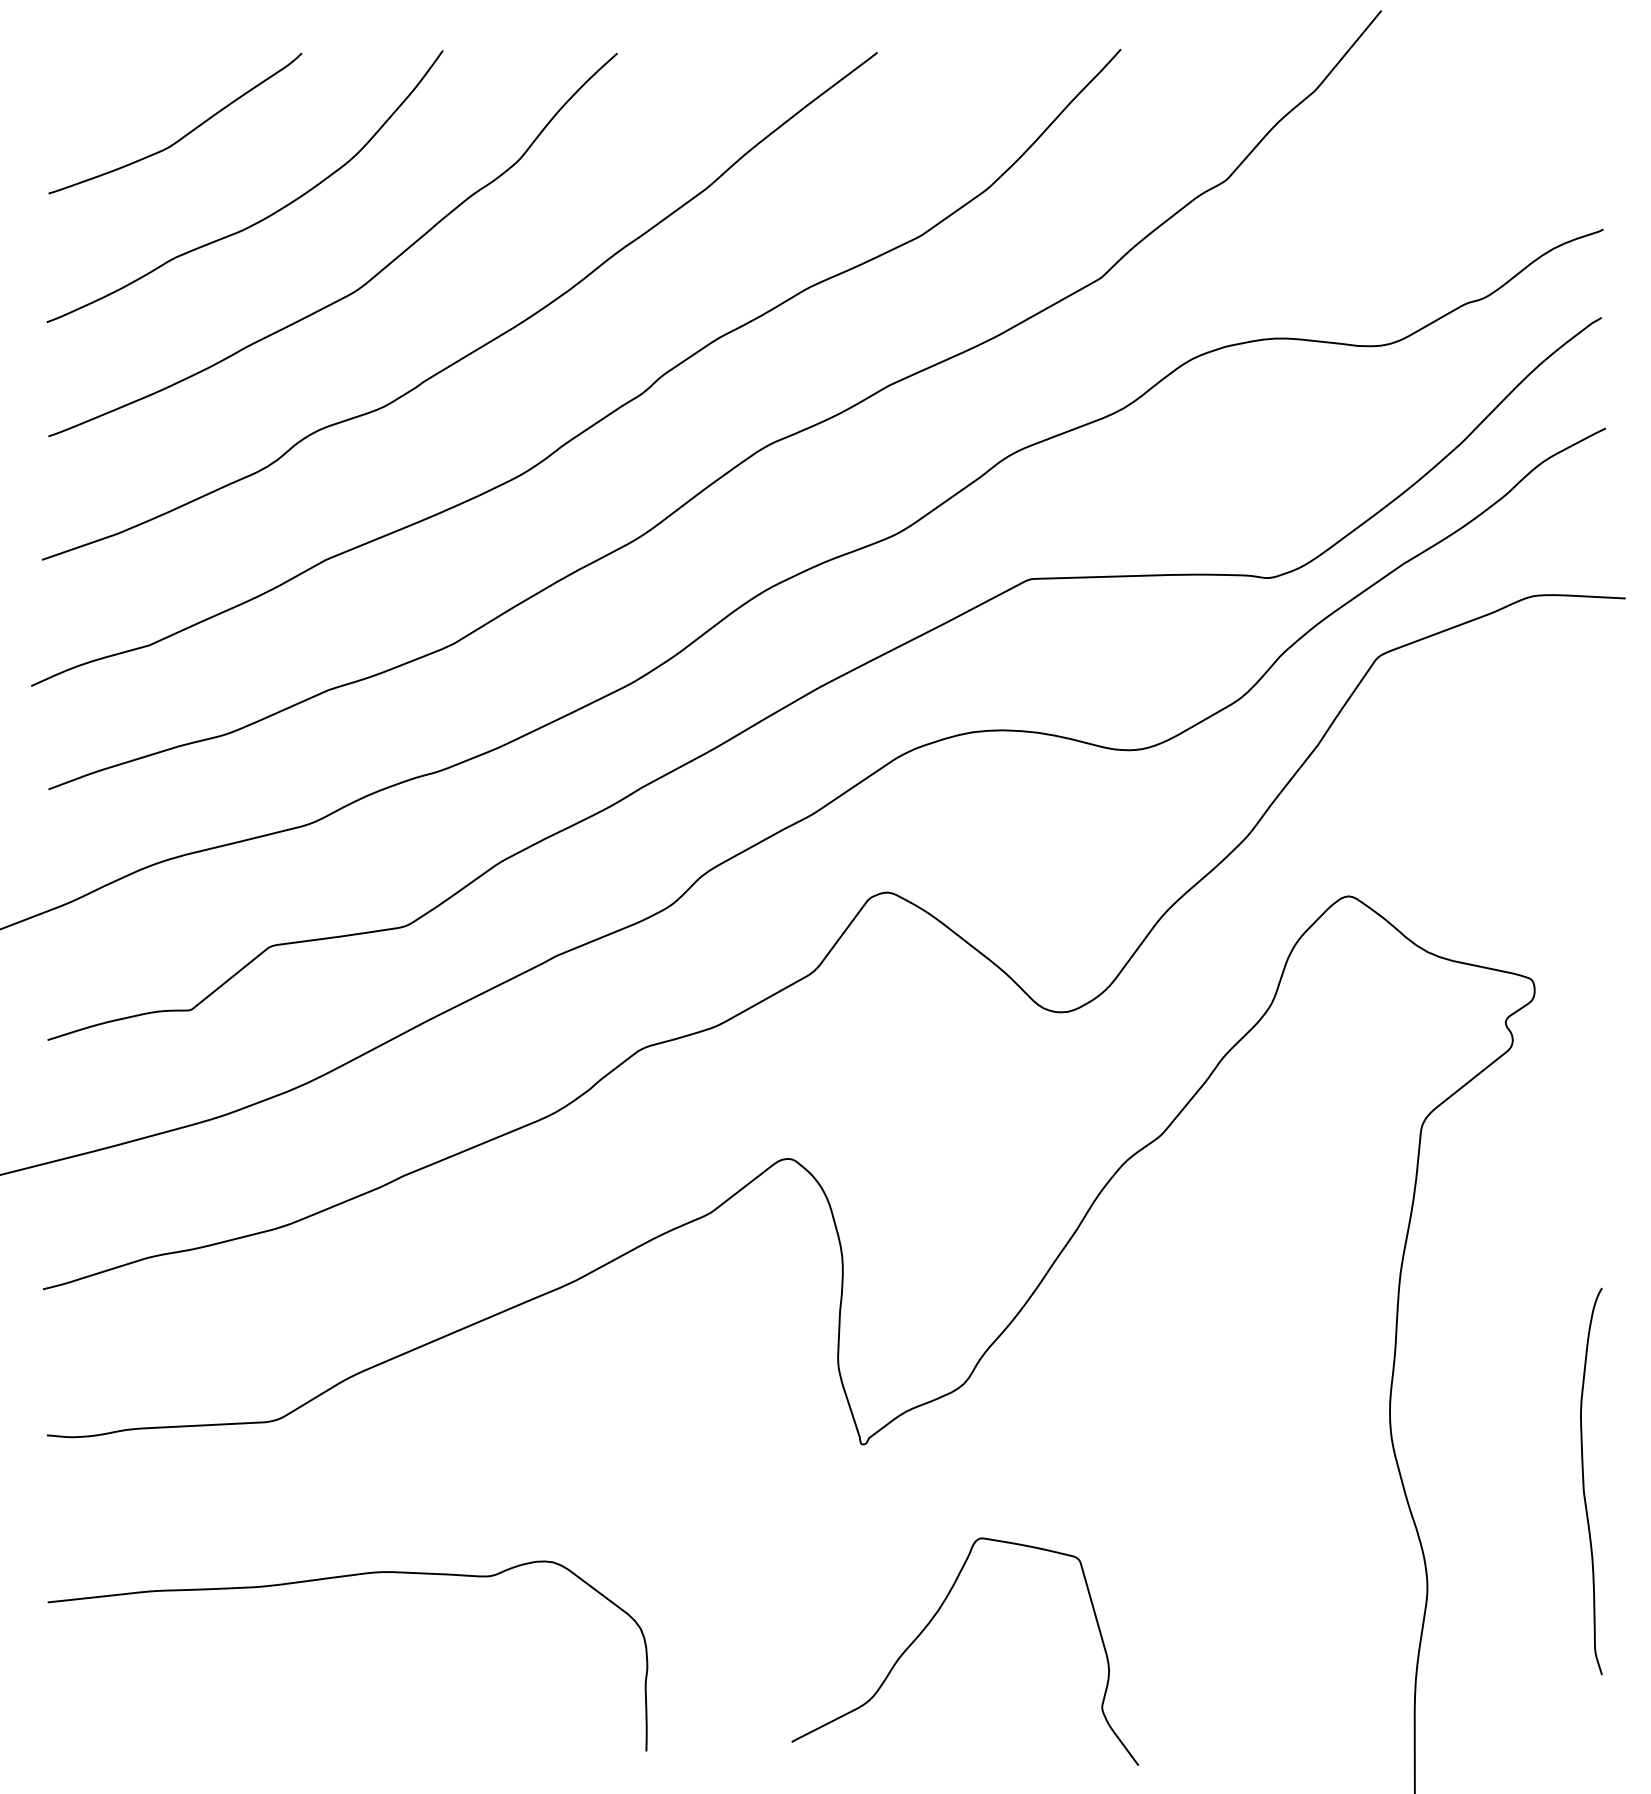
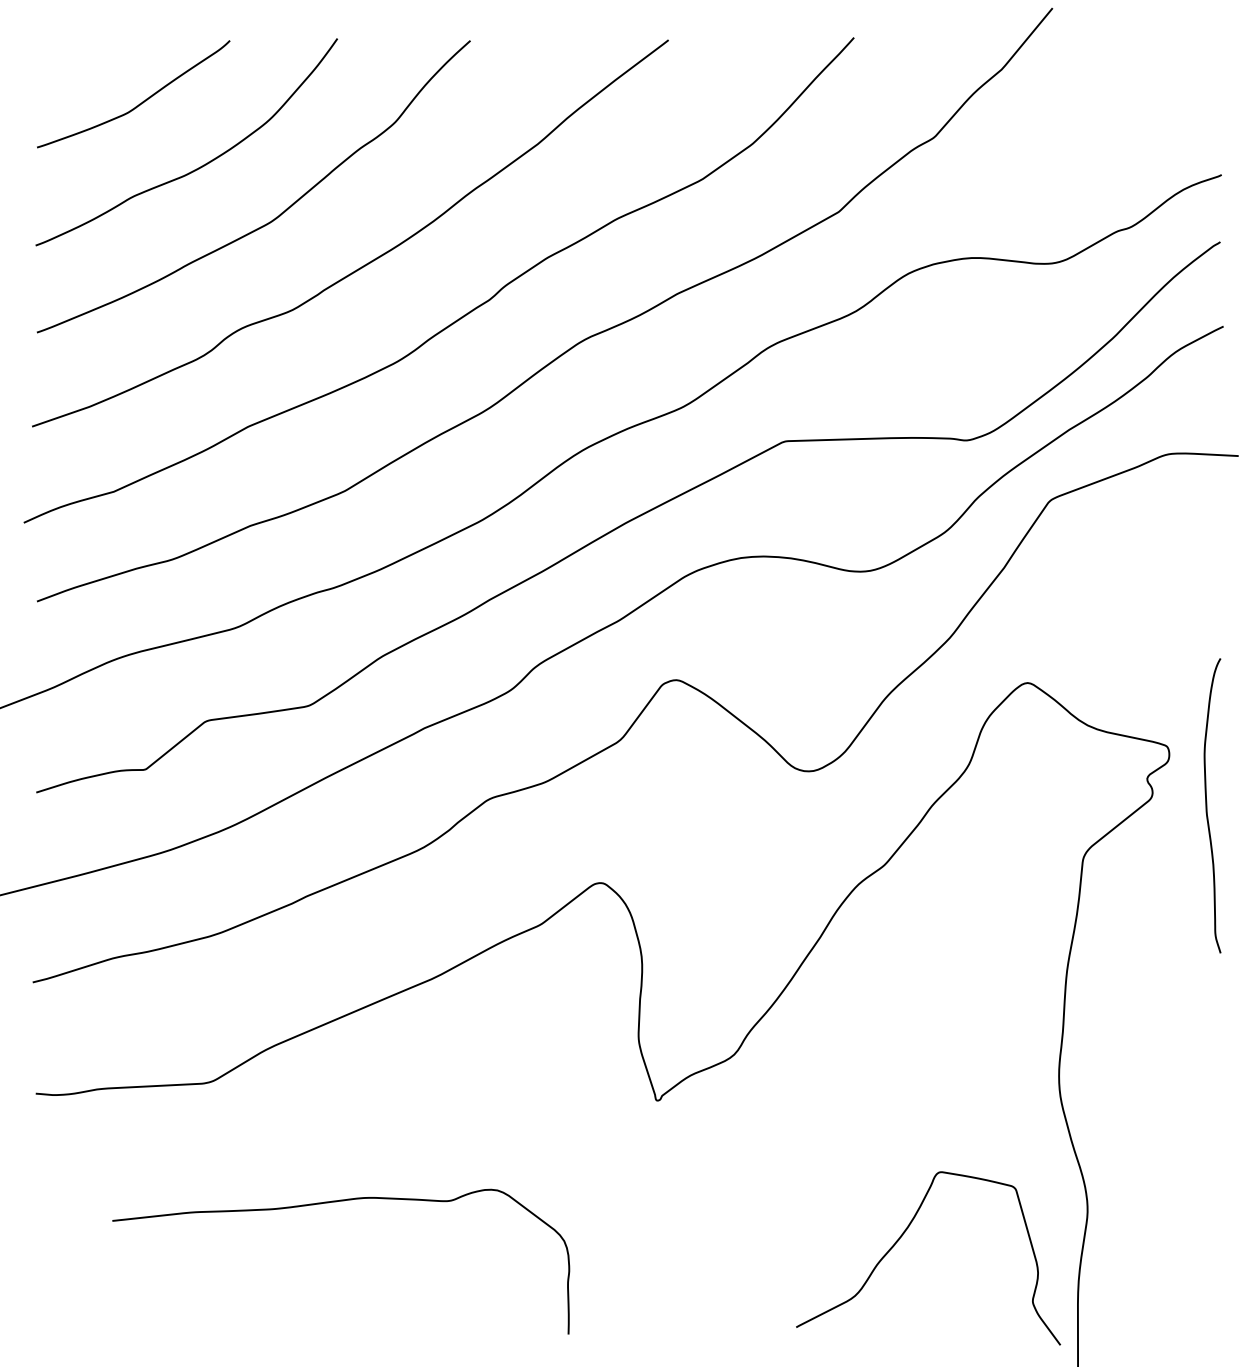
curve: (1584, 1481) -> (1207, 805), moved
curve: (341, 1578) -> (336, 1202), moved
curve: (931, 1622) -> (902, 1236), moved

